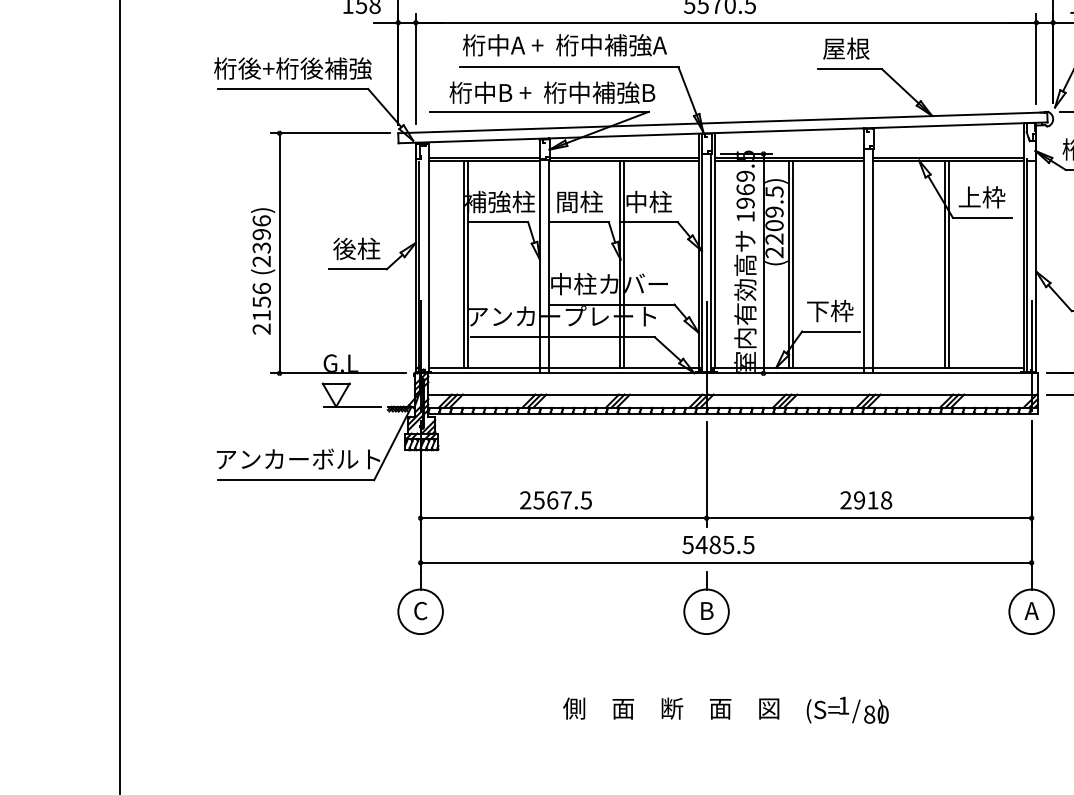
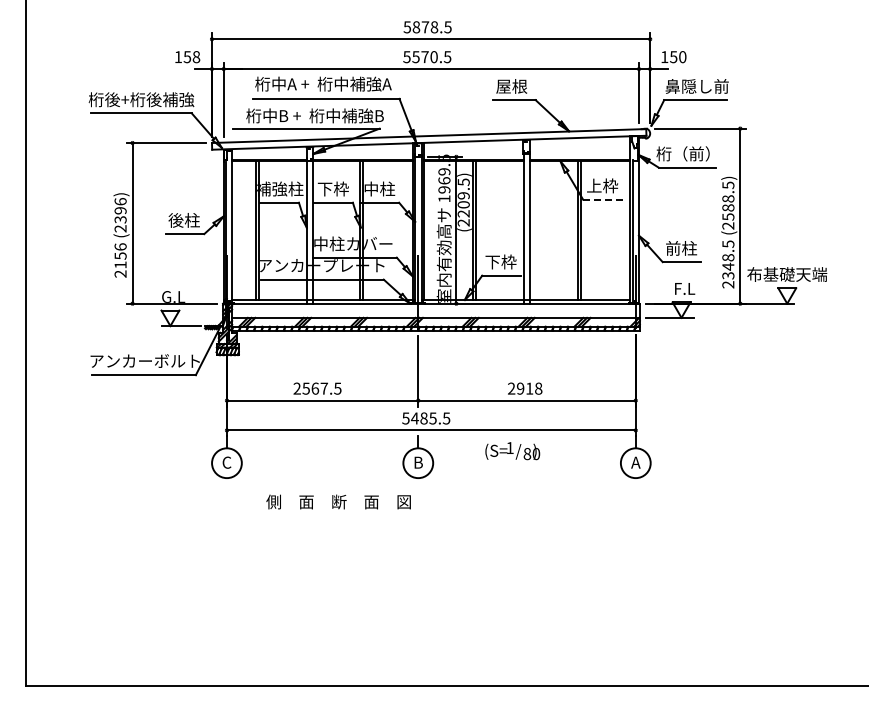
text: (578, 201) -> (332, 188), 間柱 -> 下枠
line: (981, 217) -> (602, 199), solid -> dashed
text: (671, 707) -> (338, 501), moved
text: (847, 710) -> (512, 451), moved

